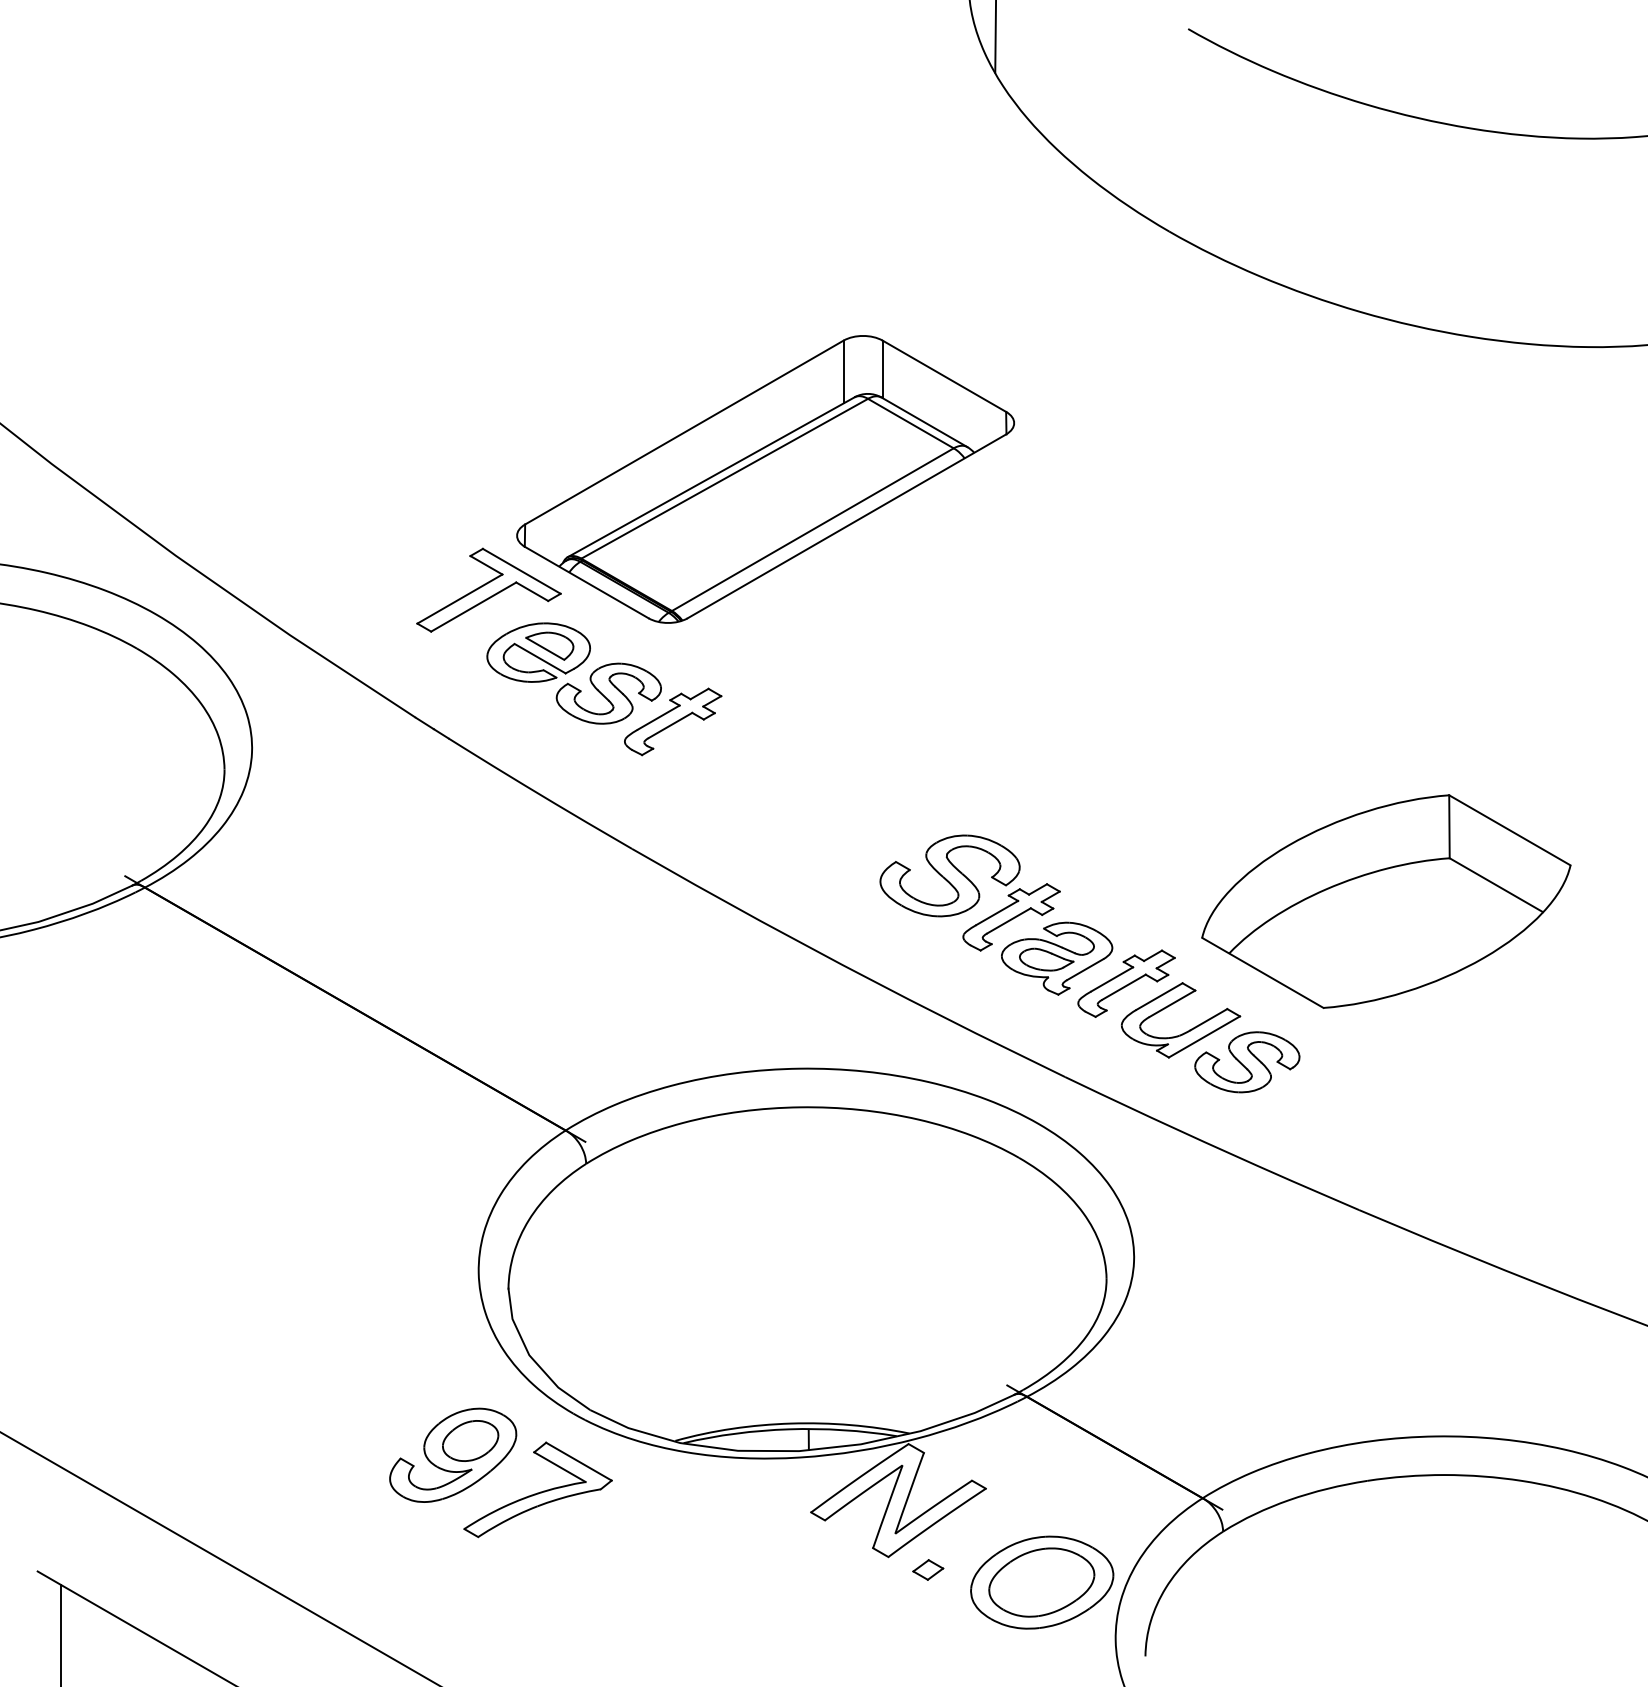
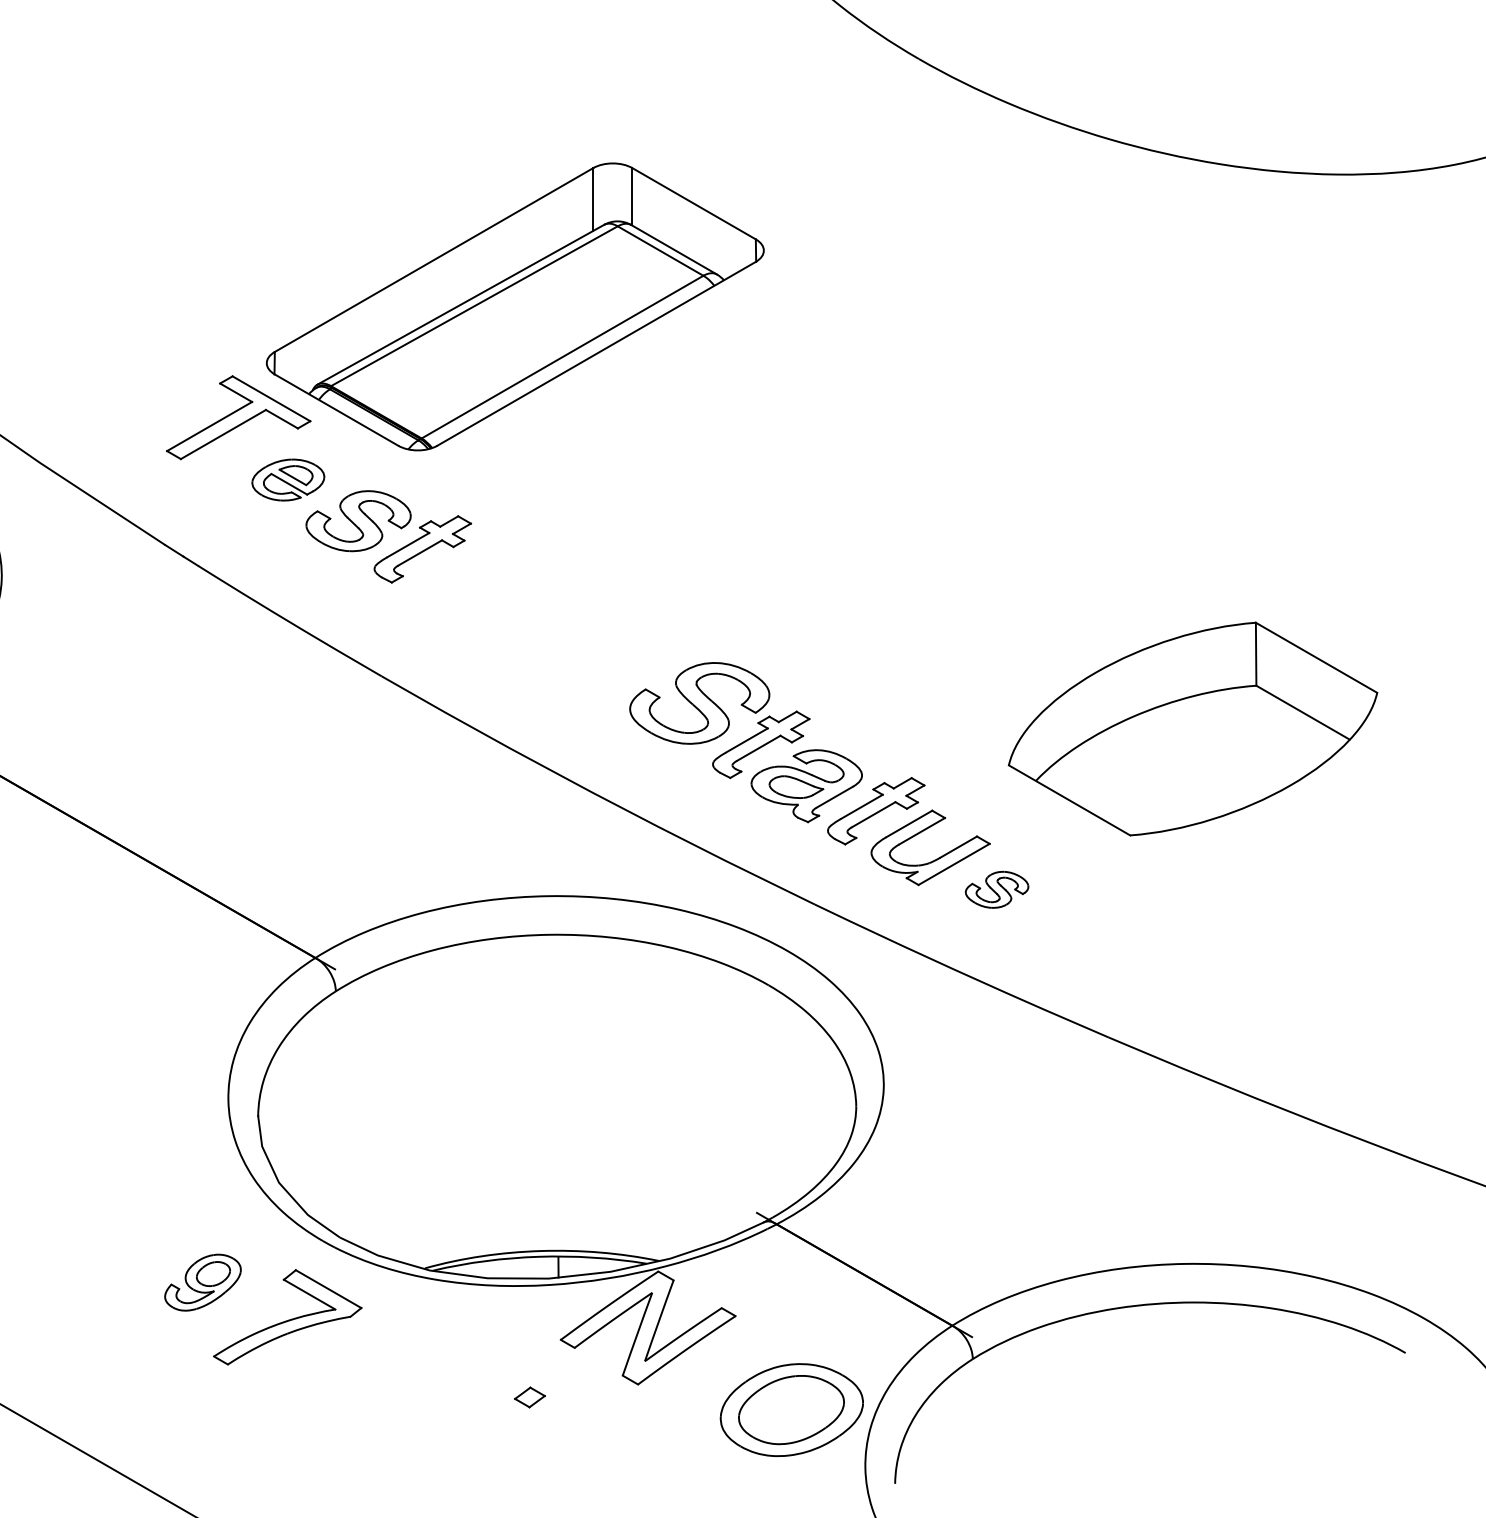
part: (538, 652) -> (288, 479), size x0.7
part: (1386, 901) -> (1193, 728), moved
part: (1247, 1062) -> (997, 889), size x0.6
part: (453, 1454) -> (203, 1281), size x0.6
part: (928, 1569) -> (530, 1396), moved

